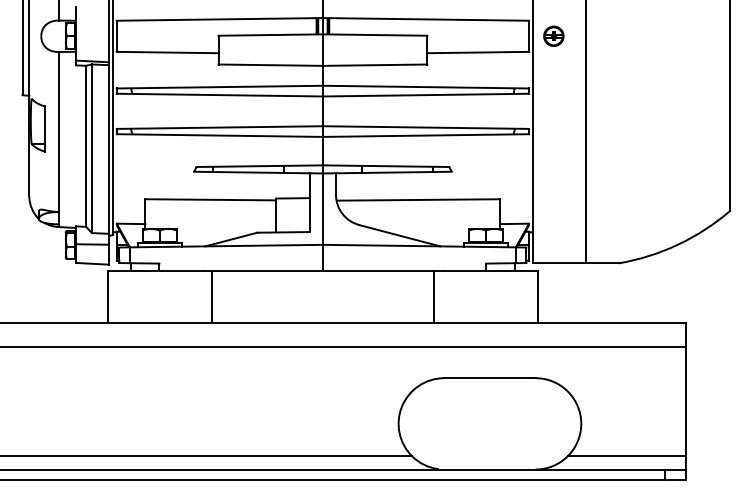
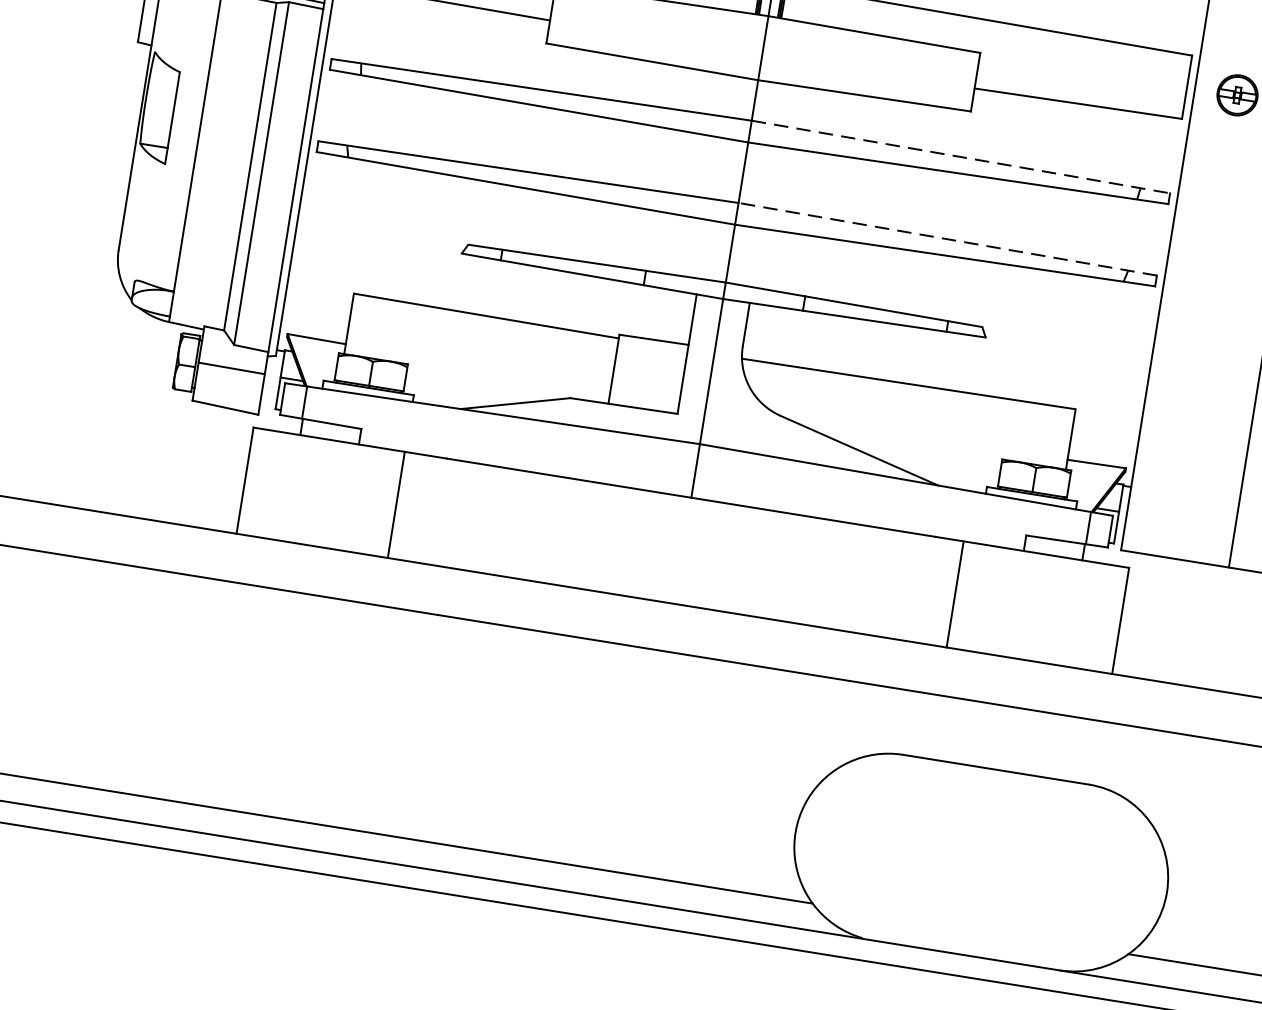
line: (426, 87) -> (961, 157), solid -> dashed
line: (425, 127) -> (946, 238), solid -> dashed
line: (212, 297) -> (397, 505), moved
line: (433, 297) -> (954, 594), moved

